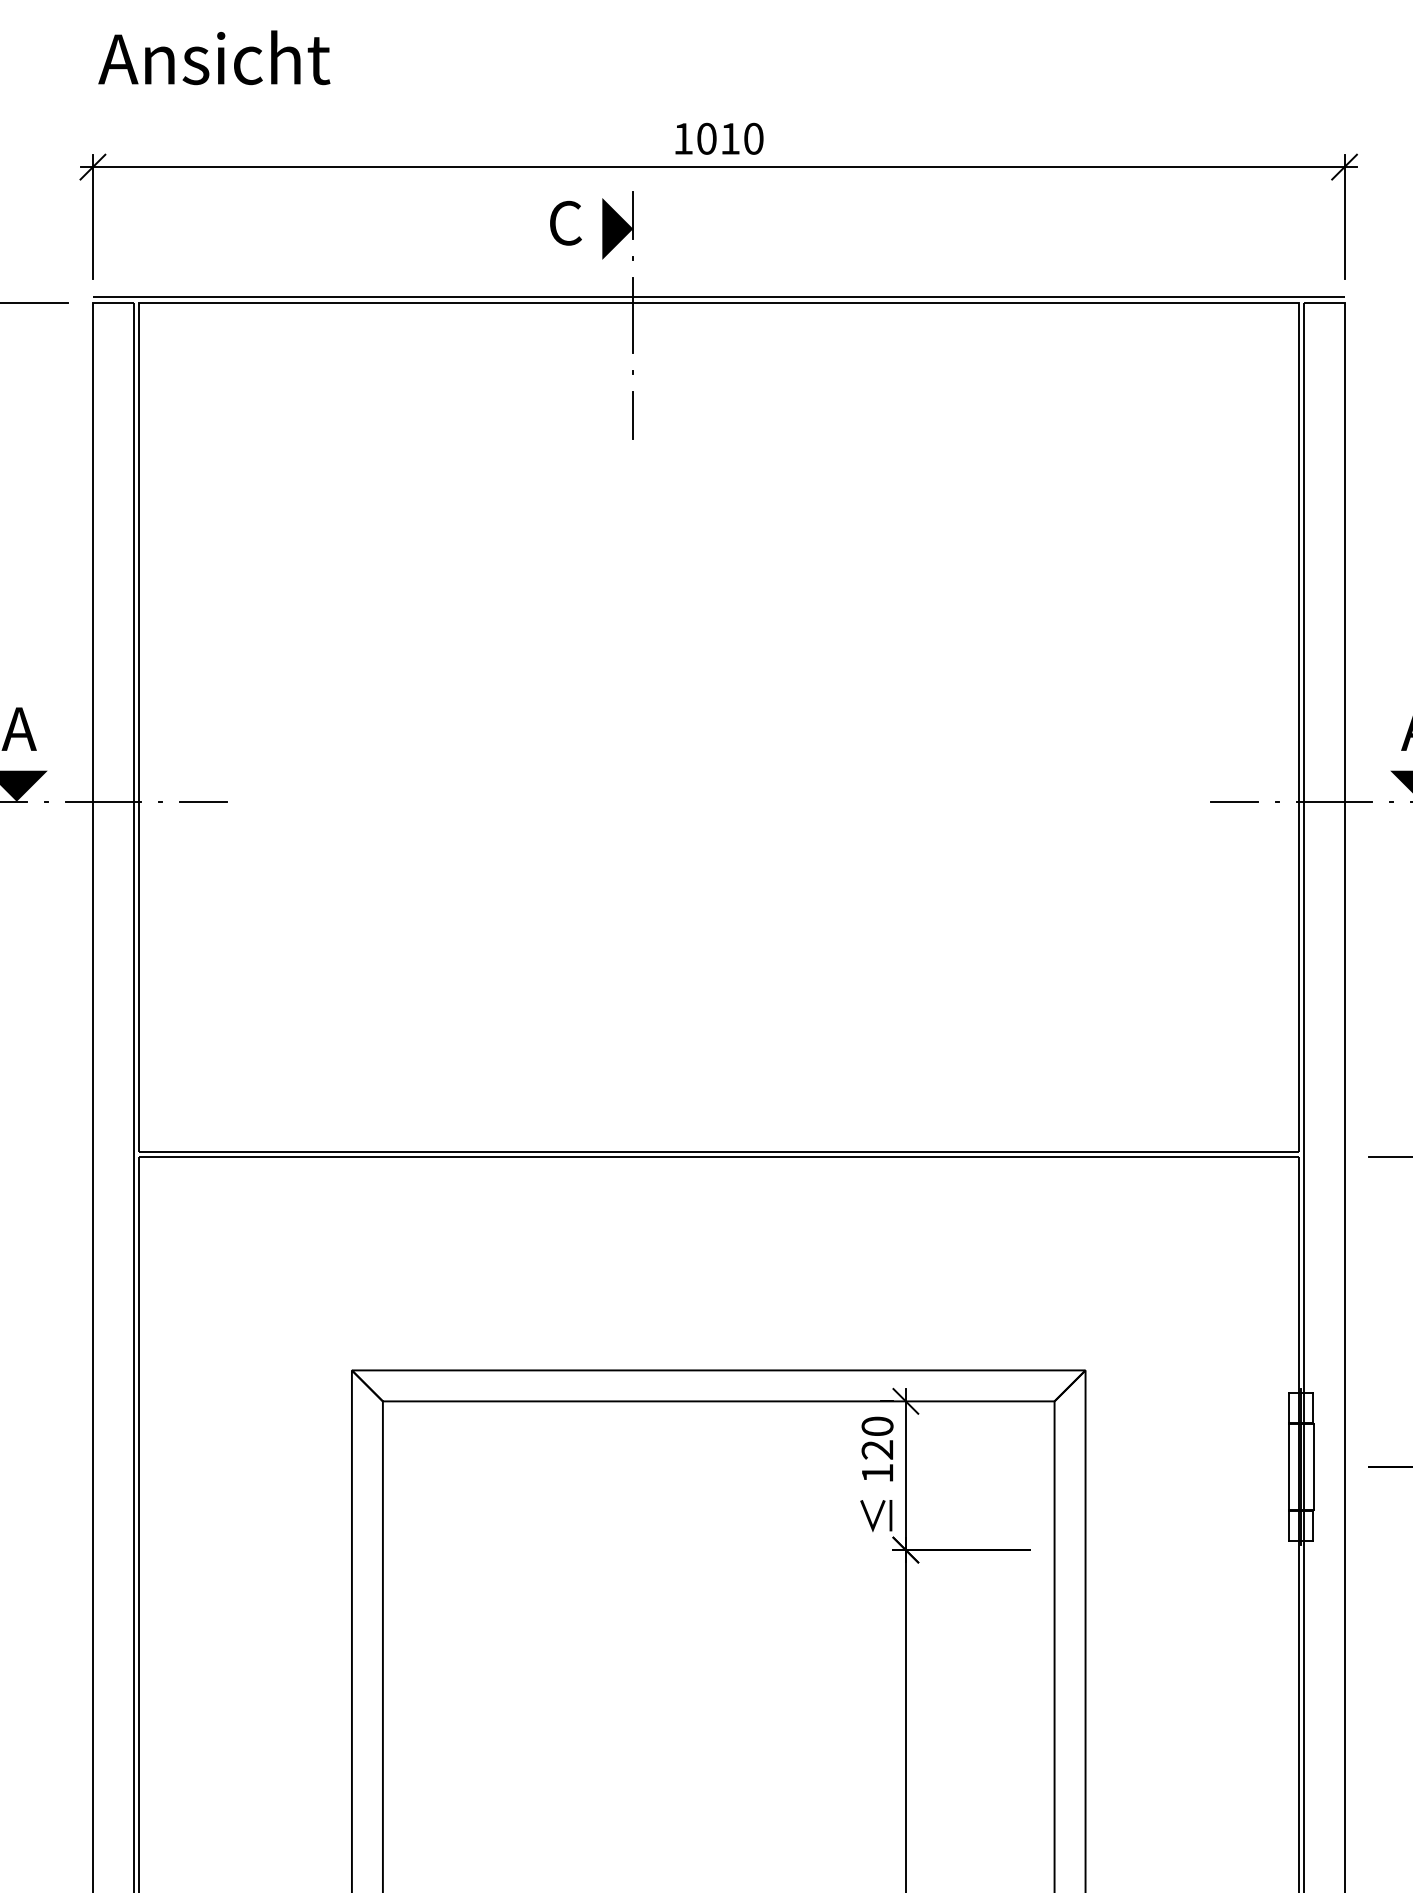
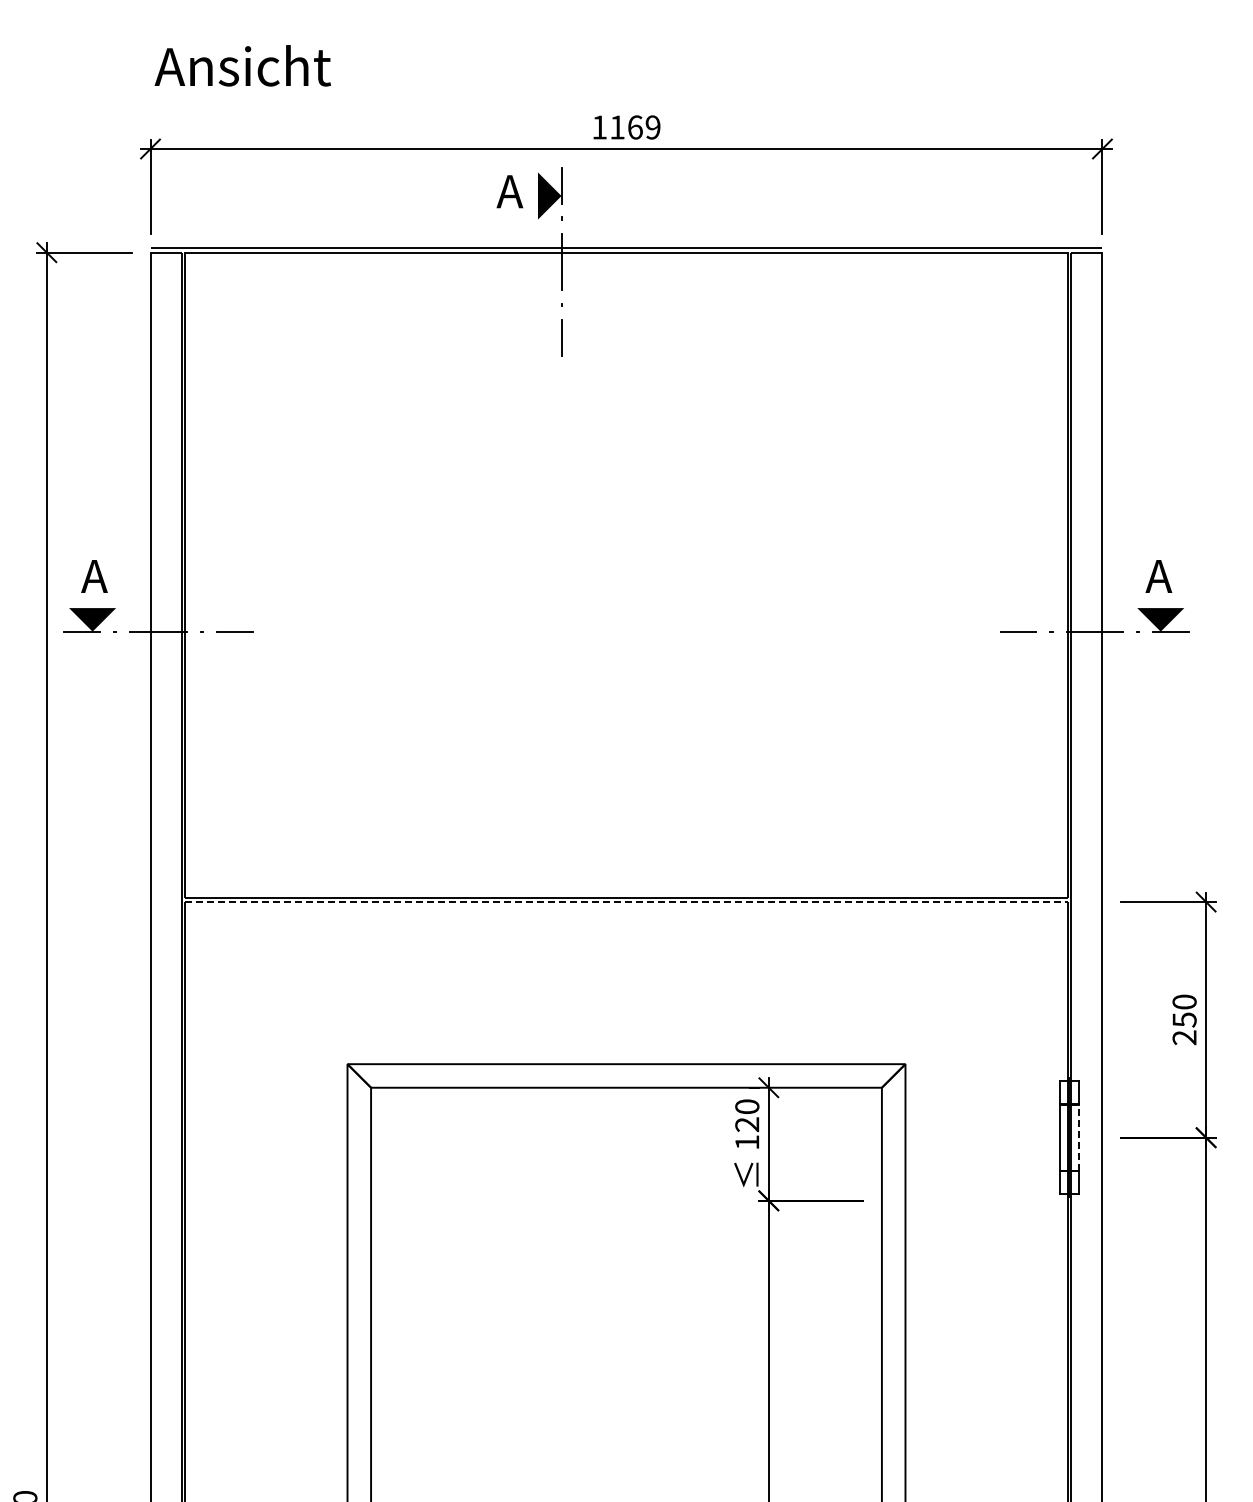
text: (730, 138) -> (635, 127), 1010 -> 1169
text: (564, 223) -> (509, 191), C -> A
line: (718, 1157) -> (626, 902), solid -> dashed
line: (1313, 1466) -> (1078, 1137), solid -> dashed

